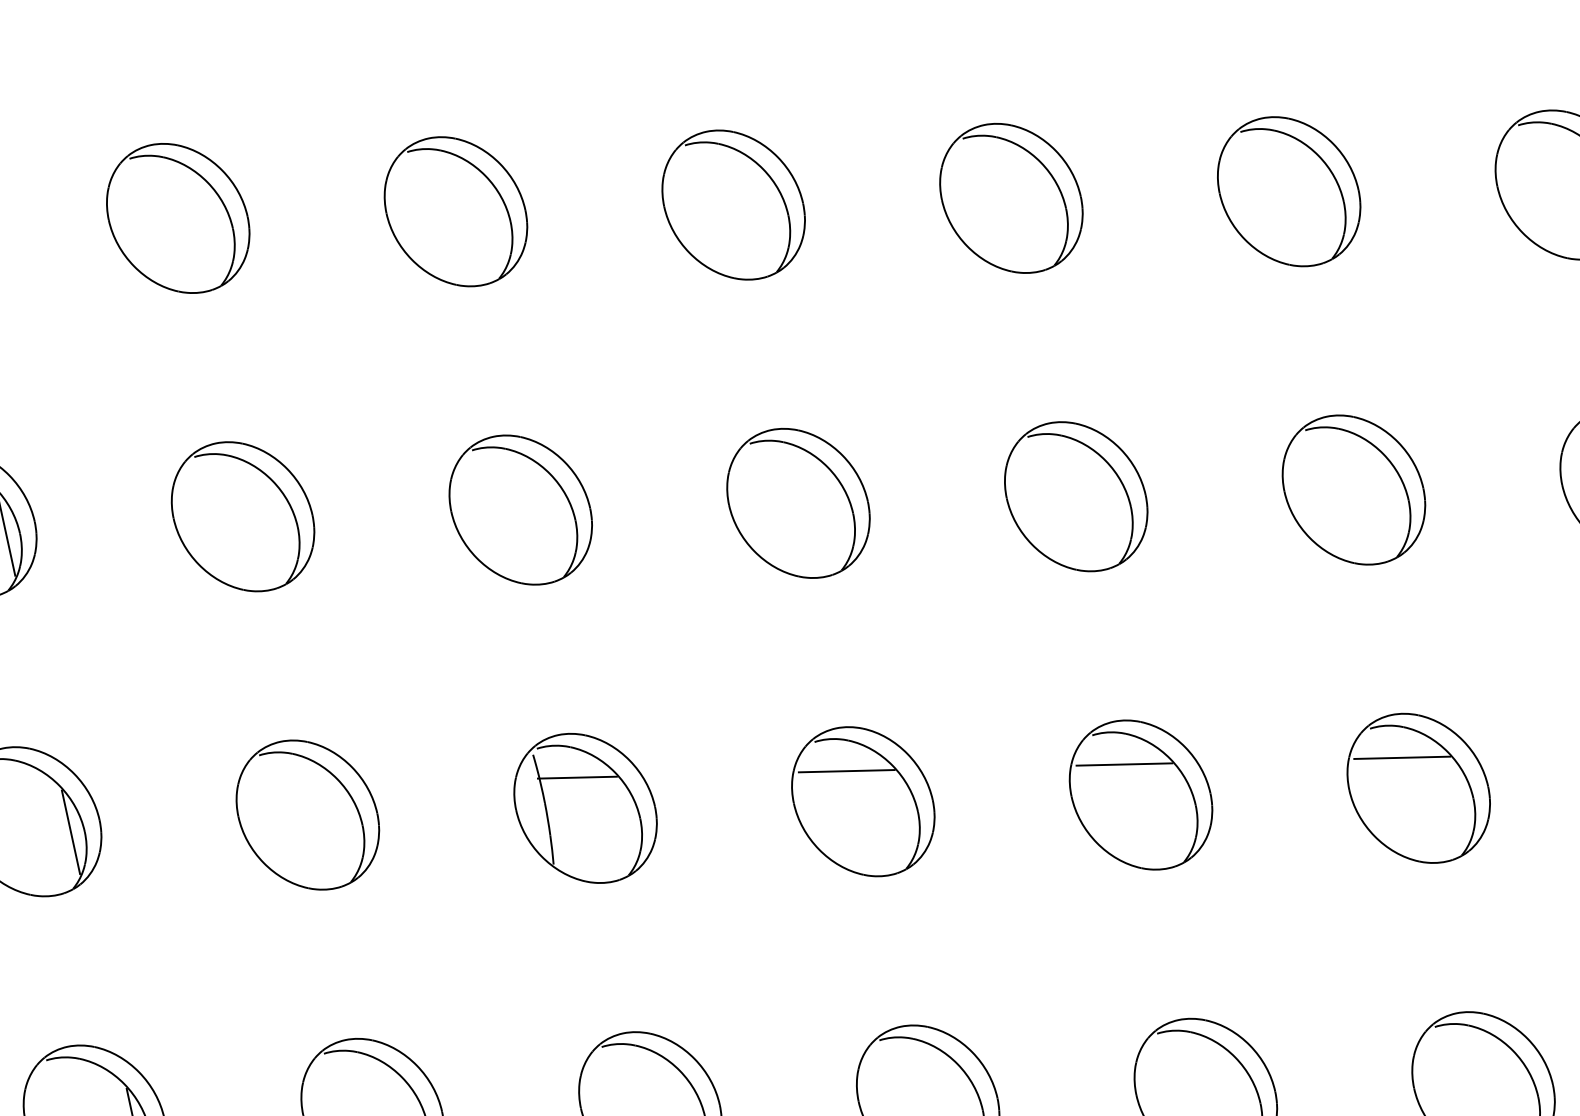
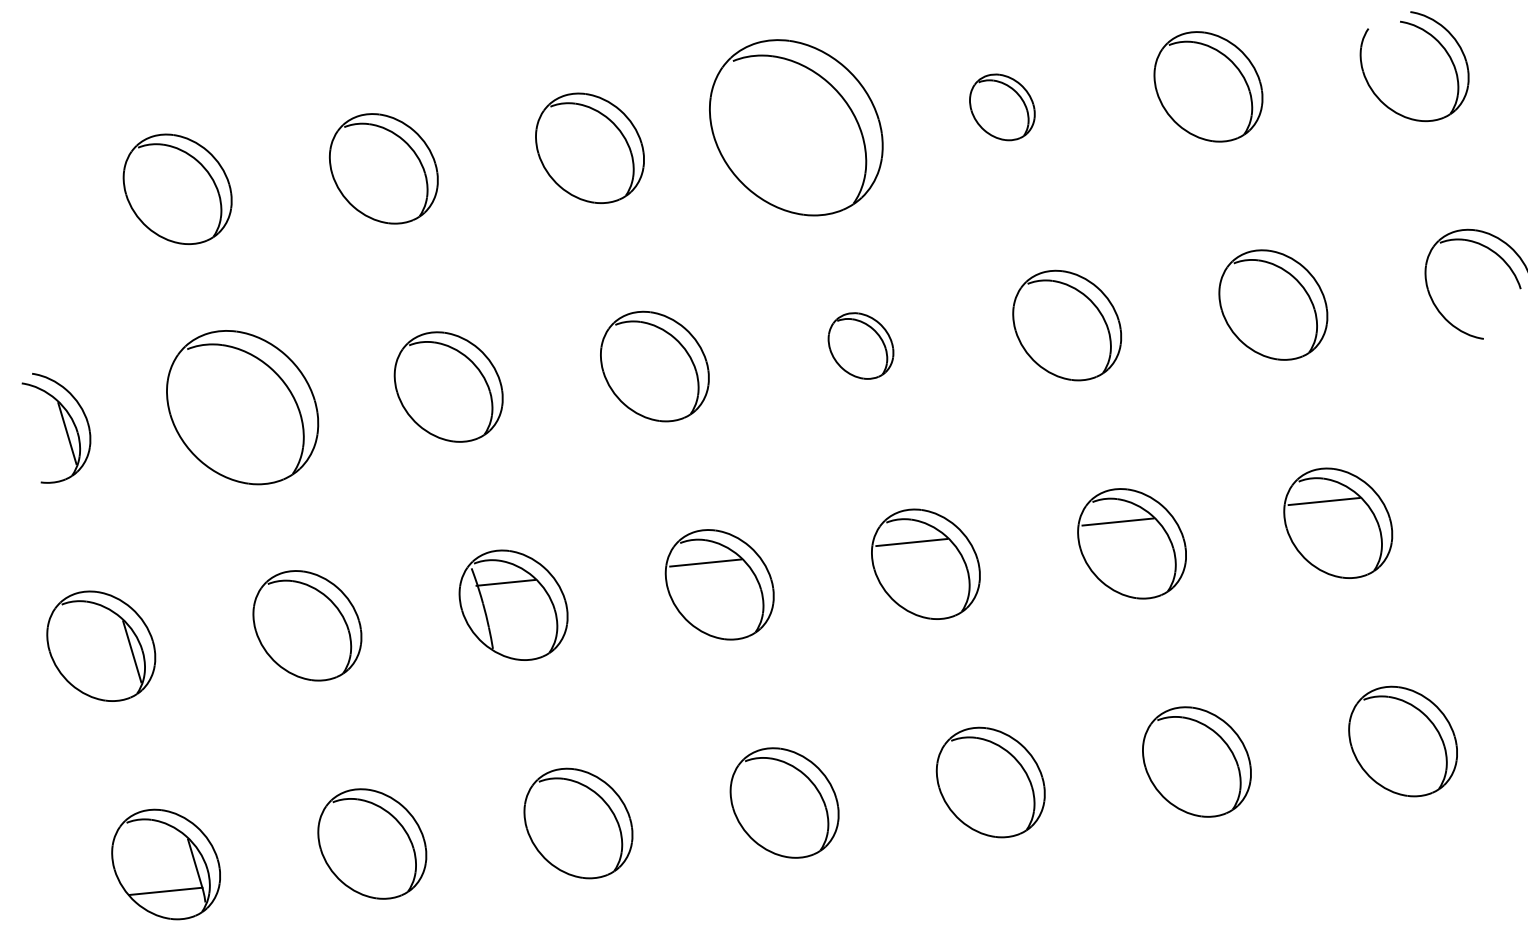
part: (1289, 191) -> (1002, 107), size x0.6
part: (1010, 197) -> (795, 127), size x1.6
part: (1075, 495) -> (860, 345), size x0.6
part: (242, 516) -> (242, 407), size x1.4

